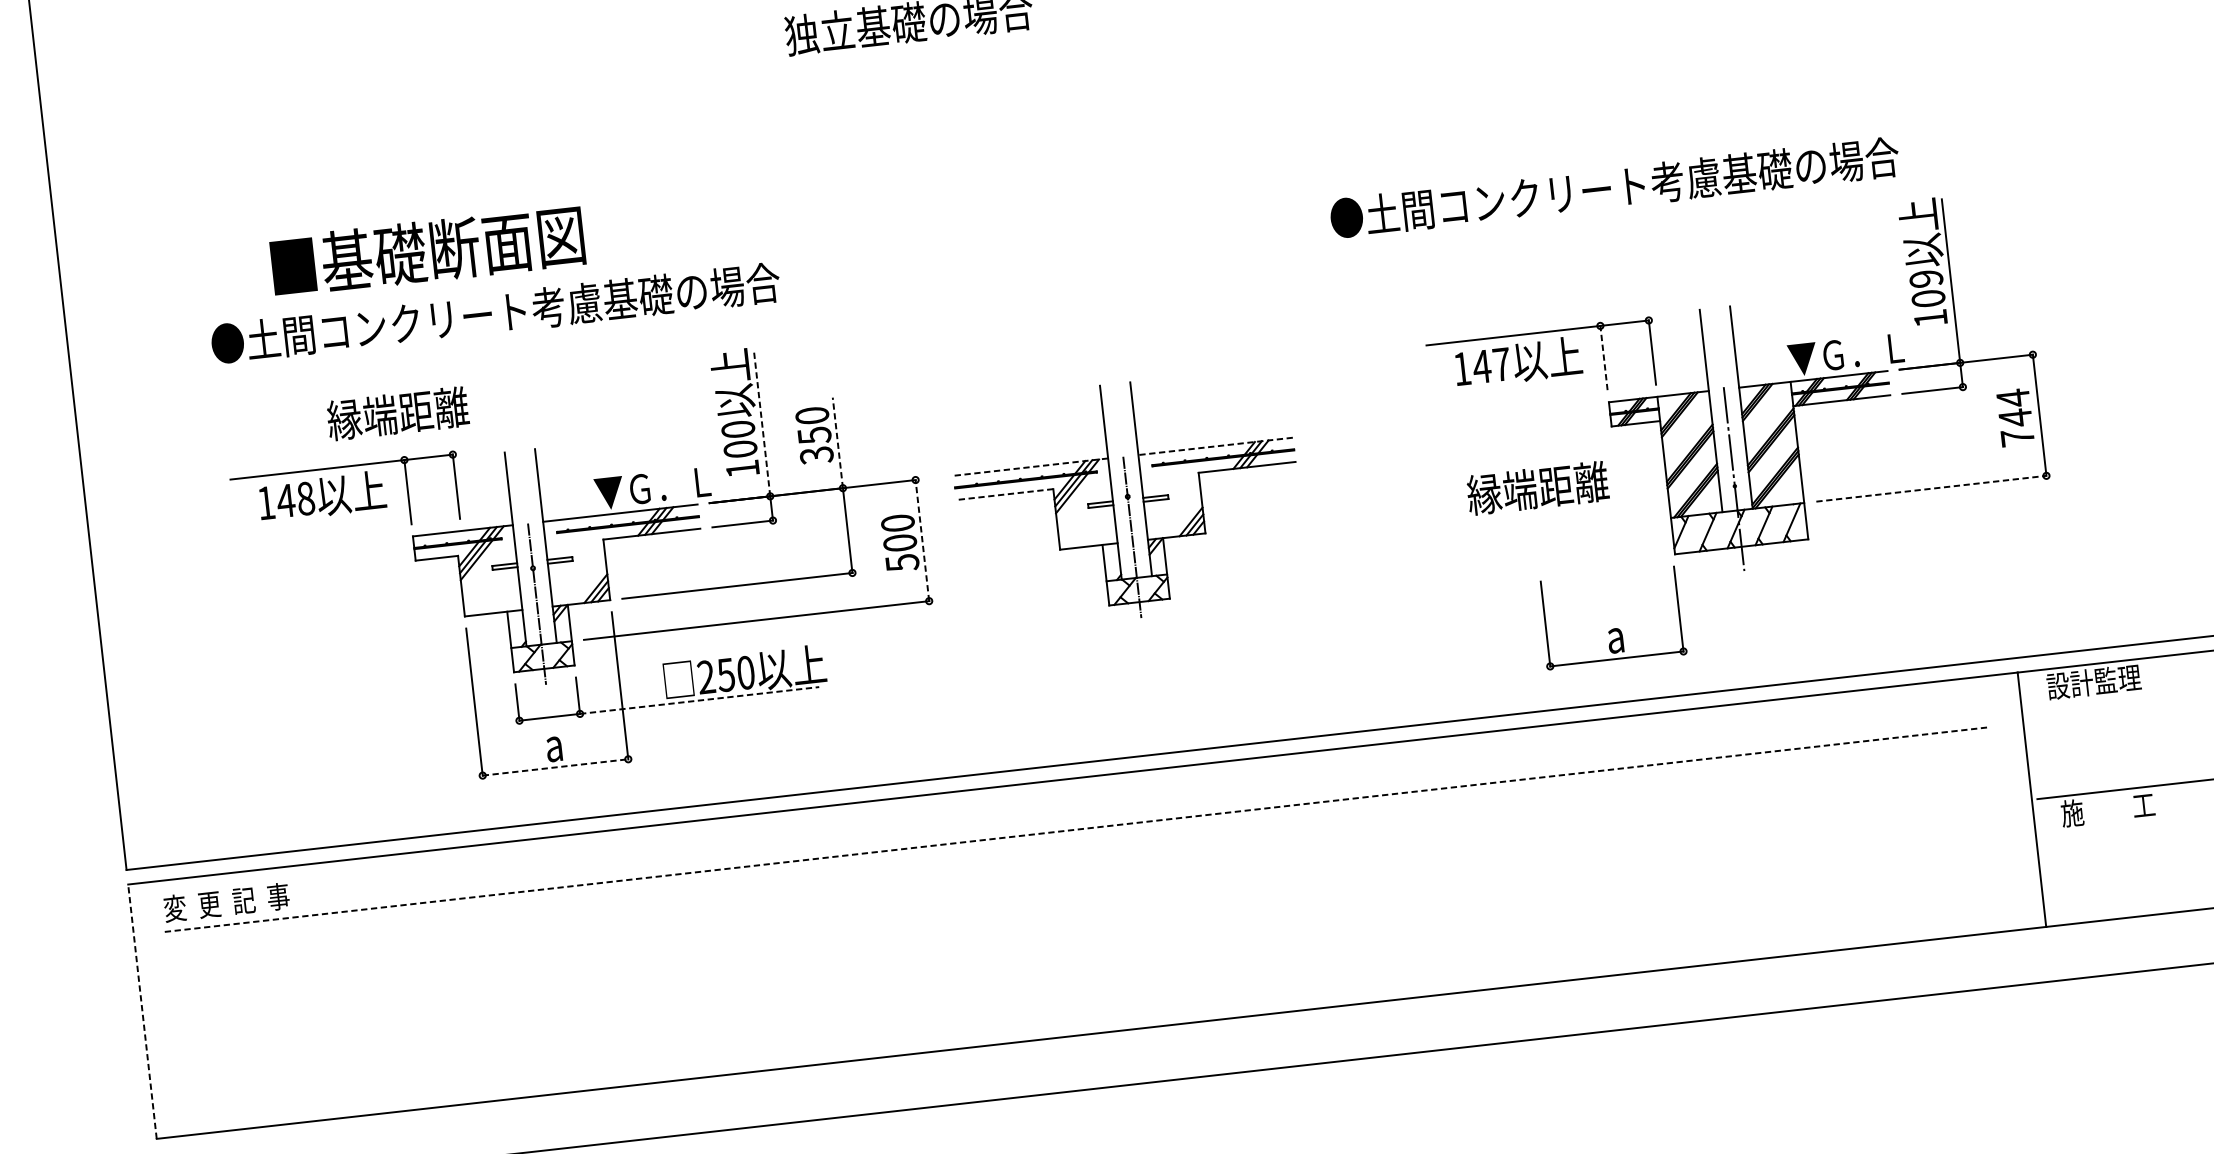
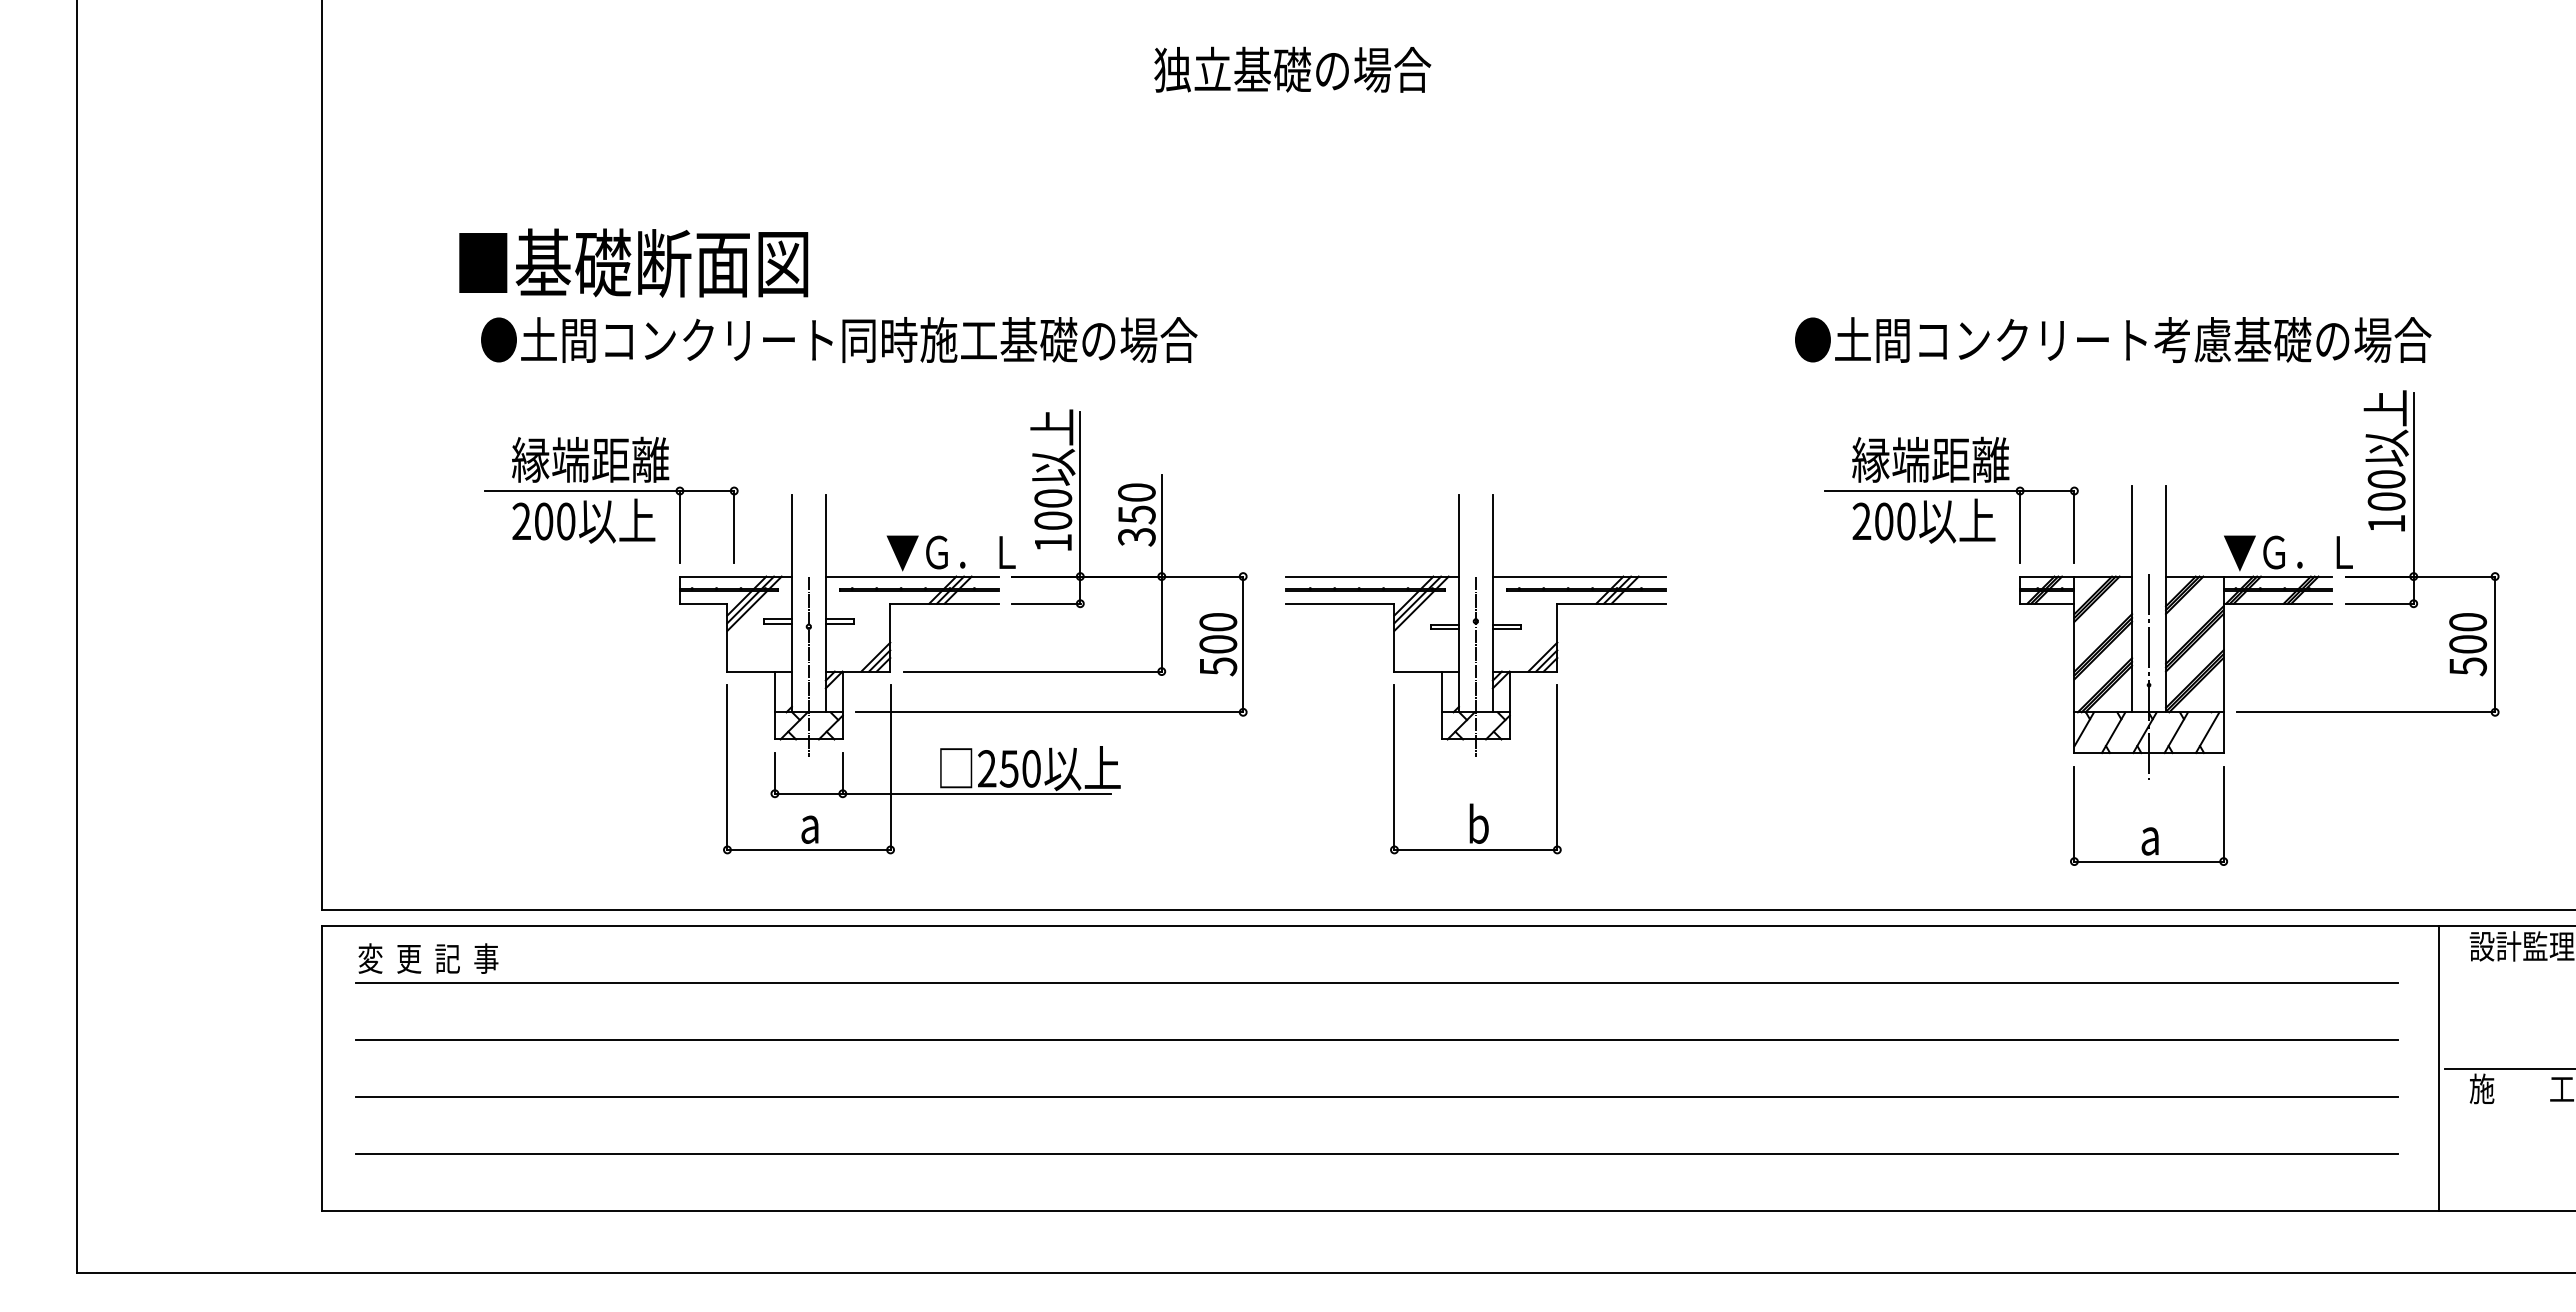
text: (1615, 187) -> (2113, 339), moved
text: (427, 250) -> (633, 262), moved
text: (1926, 278) -> (2386, 479), 109 -> 100
text: (691, 291) -> (1018, 340), ●土間コンクリート考慮基礎の場合 -> ●土間コンクリート同時施工基礎の場合
line: (1604, 357) -> (2020, 526), dashed -> solid
text: (1481, 366) -> (1883, 521), 147 -> 200
text: (397, 413) -> (590, 459), moved
text: (2015, 418) -> (2468, 644), 744 -> 500
line: (762, 423) -> (1080, 494), dashed -> solid
line: (837, 442) -> (1161, 525), dashed -> solid
line: (1215, 446) -> (1579, 576), dashed -> solid
line: (1031, 467) -> (1372, 576), dashed -> solid
text: (1537, 487) -> (1930, 459), moved
line: (1931, 488) -> (2366, 712), dashed -> solid
line: (1004, 494) -> (1339, 603), dashed -> solid
text: (285, 500) -> (543, 521), 148 -> 200
line: (922, 540) -> (1243, 644), dashed -> solid
part: (1612, 628) -> (2148, 827), moved
part: (1143, 659) -> (1473, 803), added
line: (699, 700) -> (976, 793), dashed -> solid
line: (555, 767) -> (809, 849), dashed -> solid
line: (1076, 829) -> (1377, 983), dashed -> solid
line: (1081, 880) -> (1377, 1040), added
line: (1087, 931) -> (1377, 1097), added
line: (1093, 982) -> (1377, 1154), added
line: (142, 1011) -> (321, 1068), dashed -> solid

